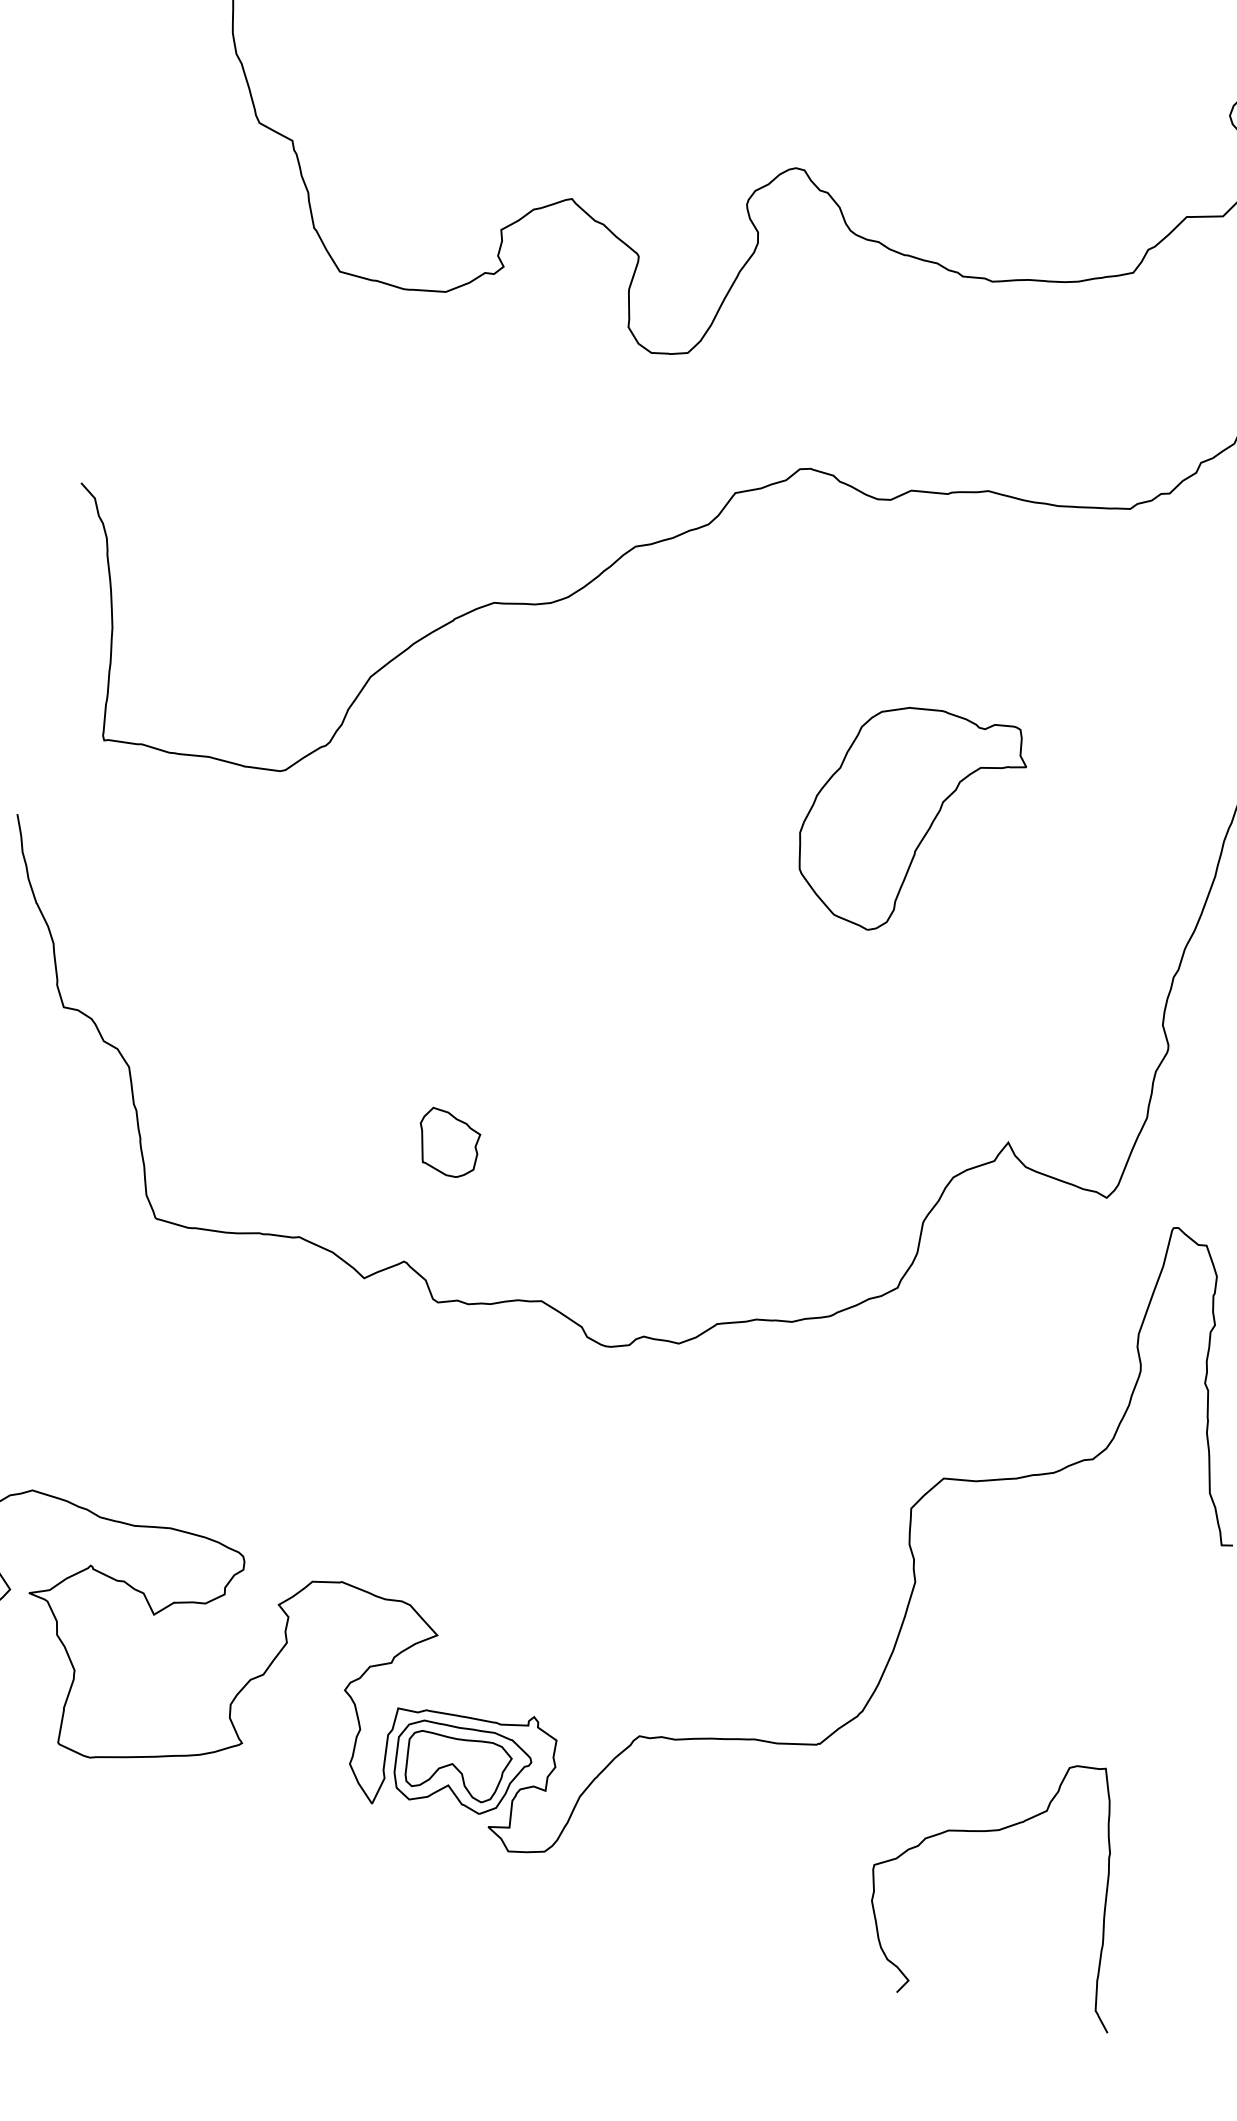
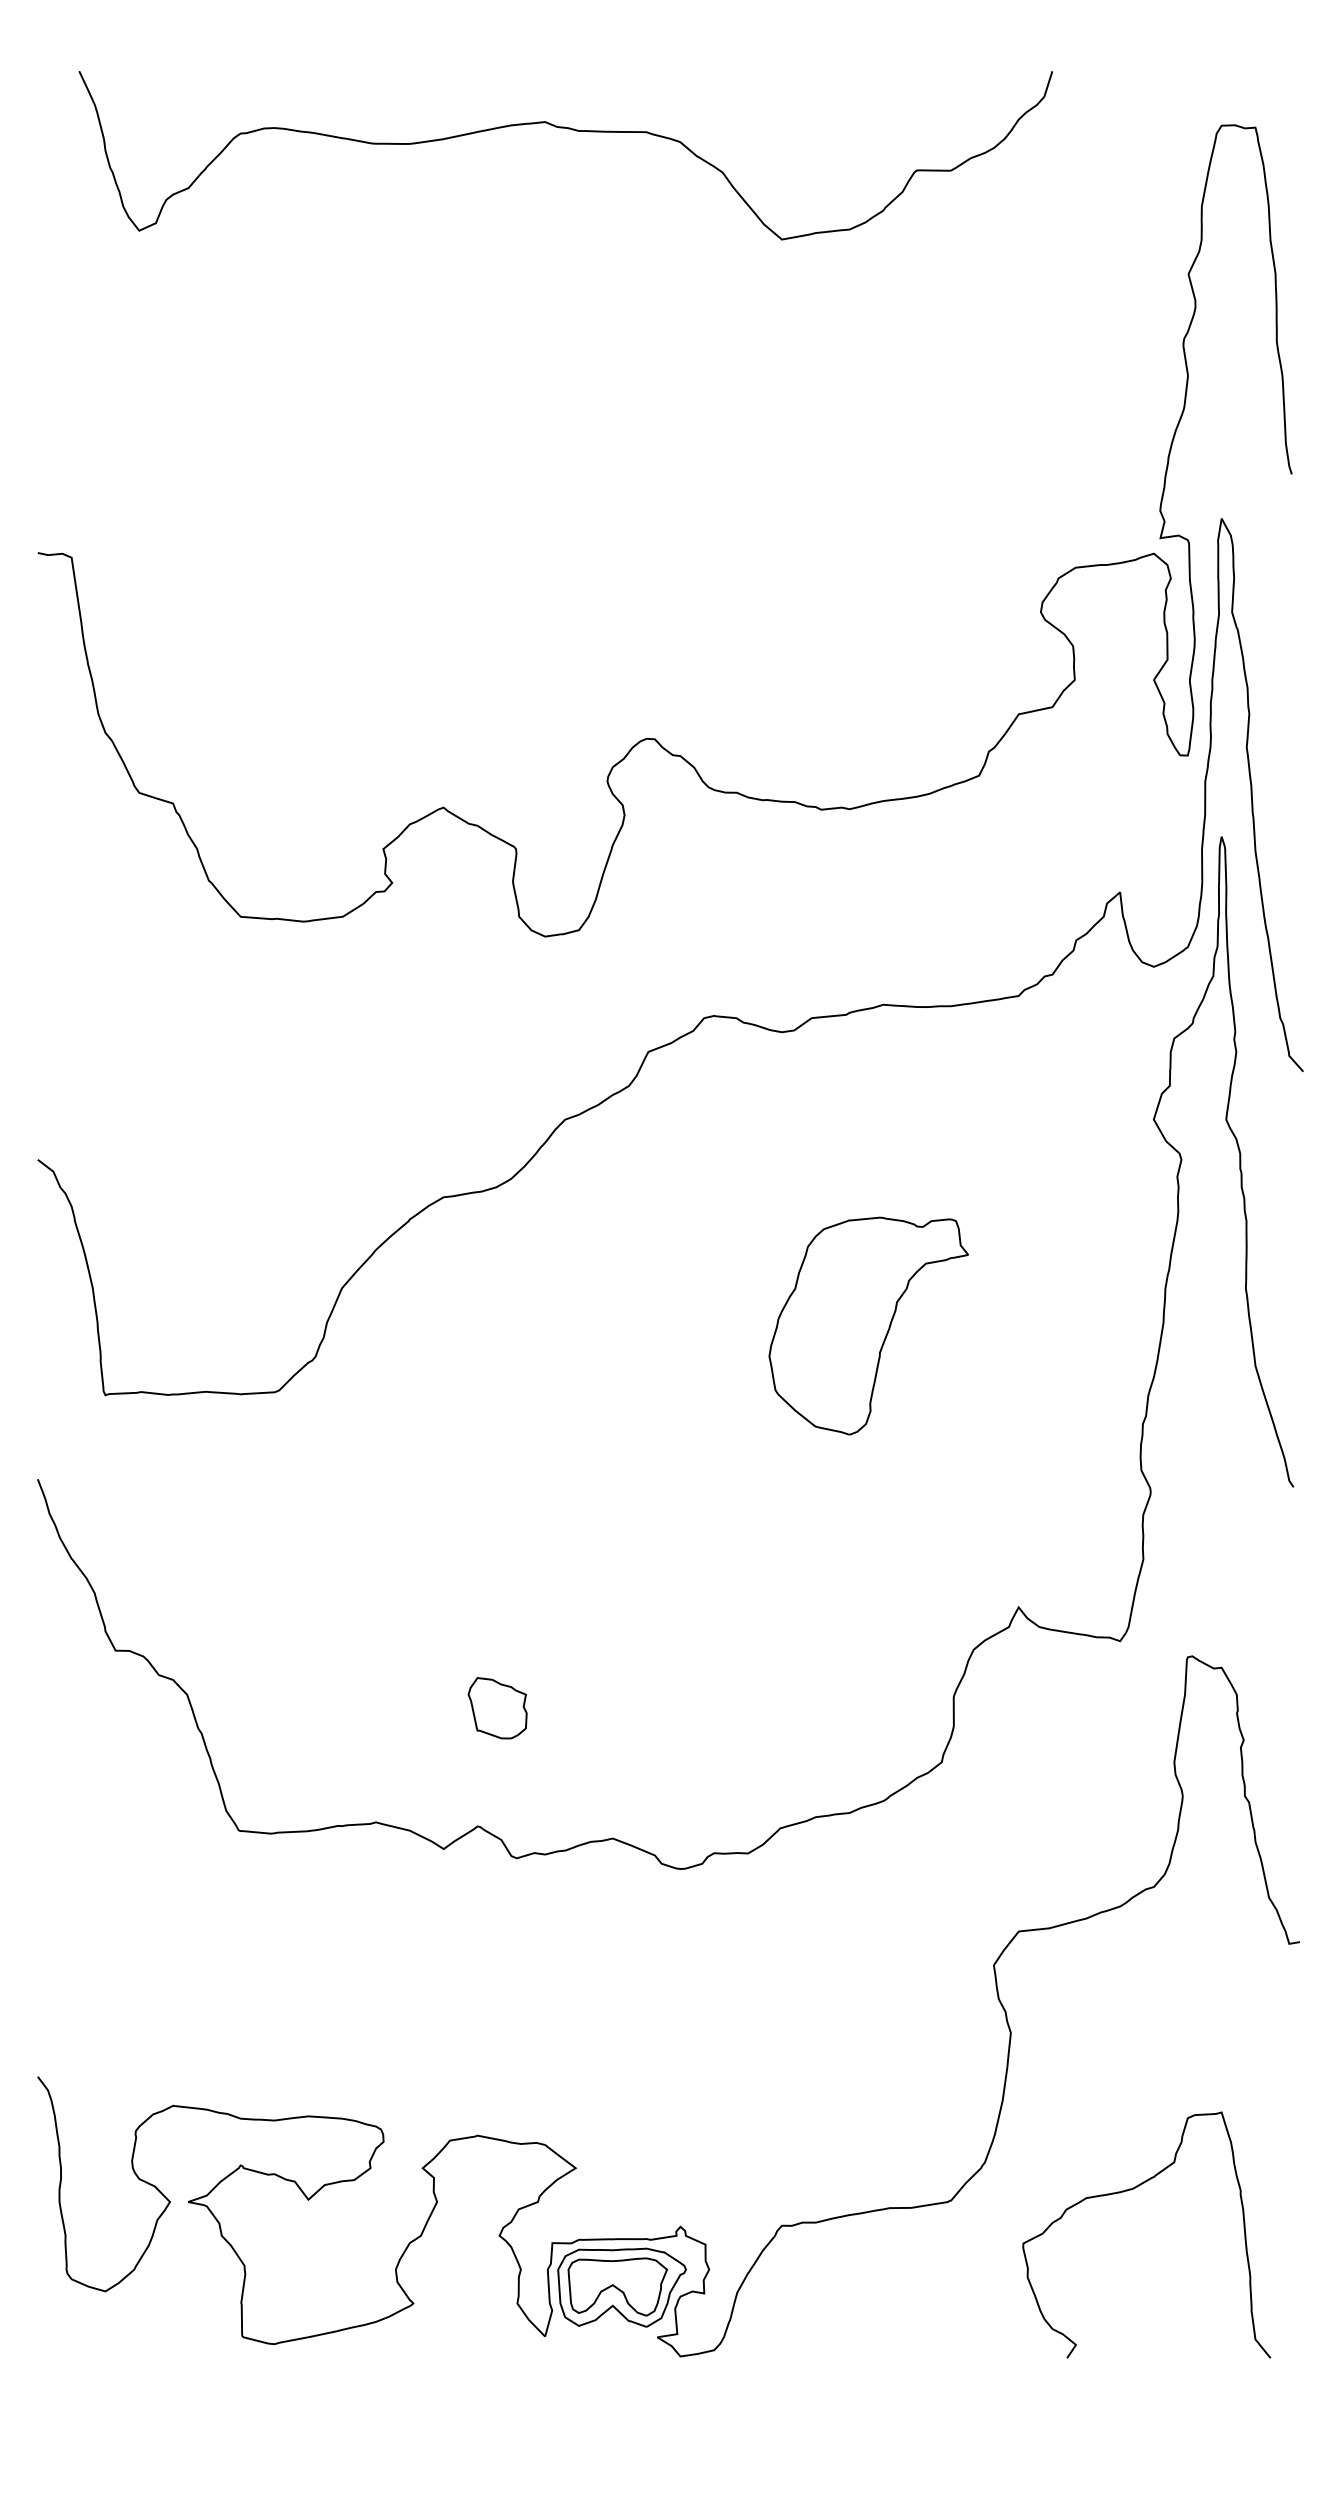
curve: (996, 1831) -> (1131, 2190), moved

